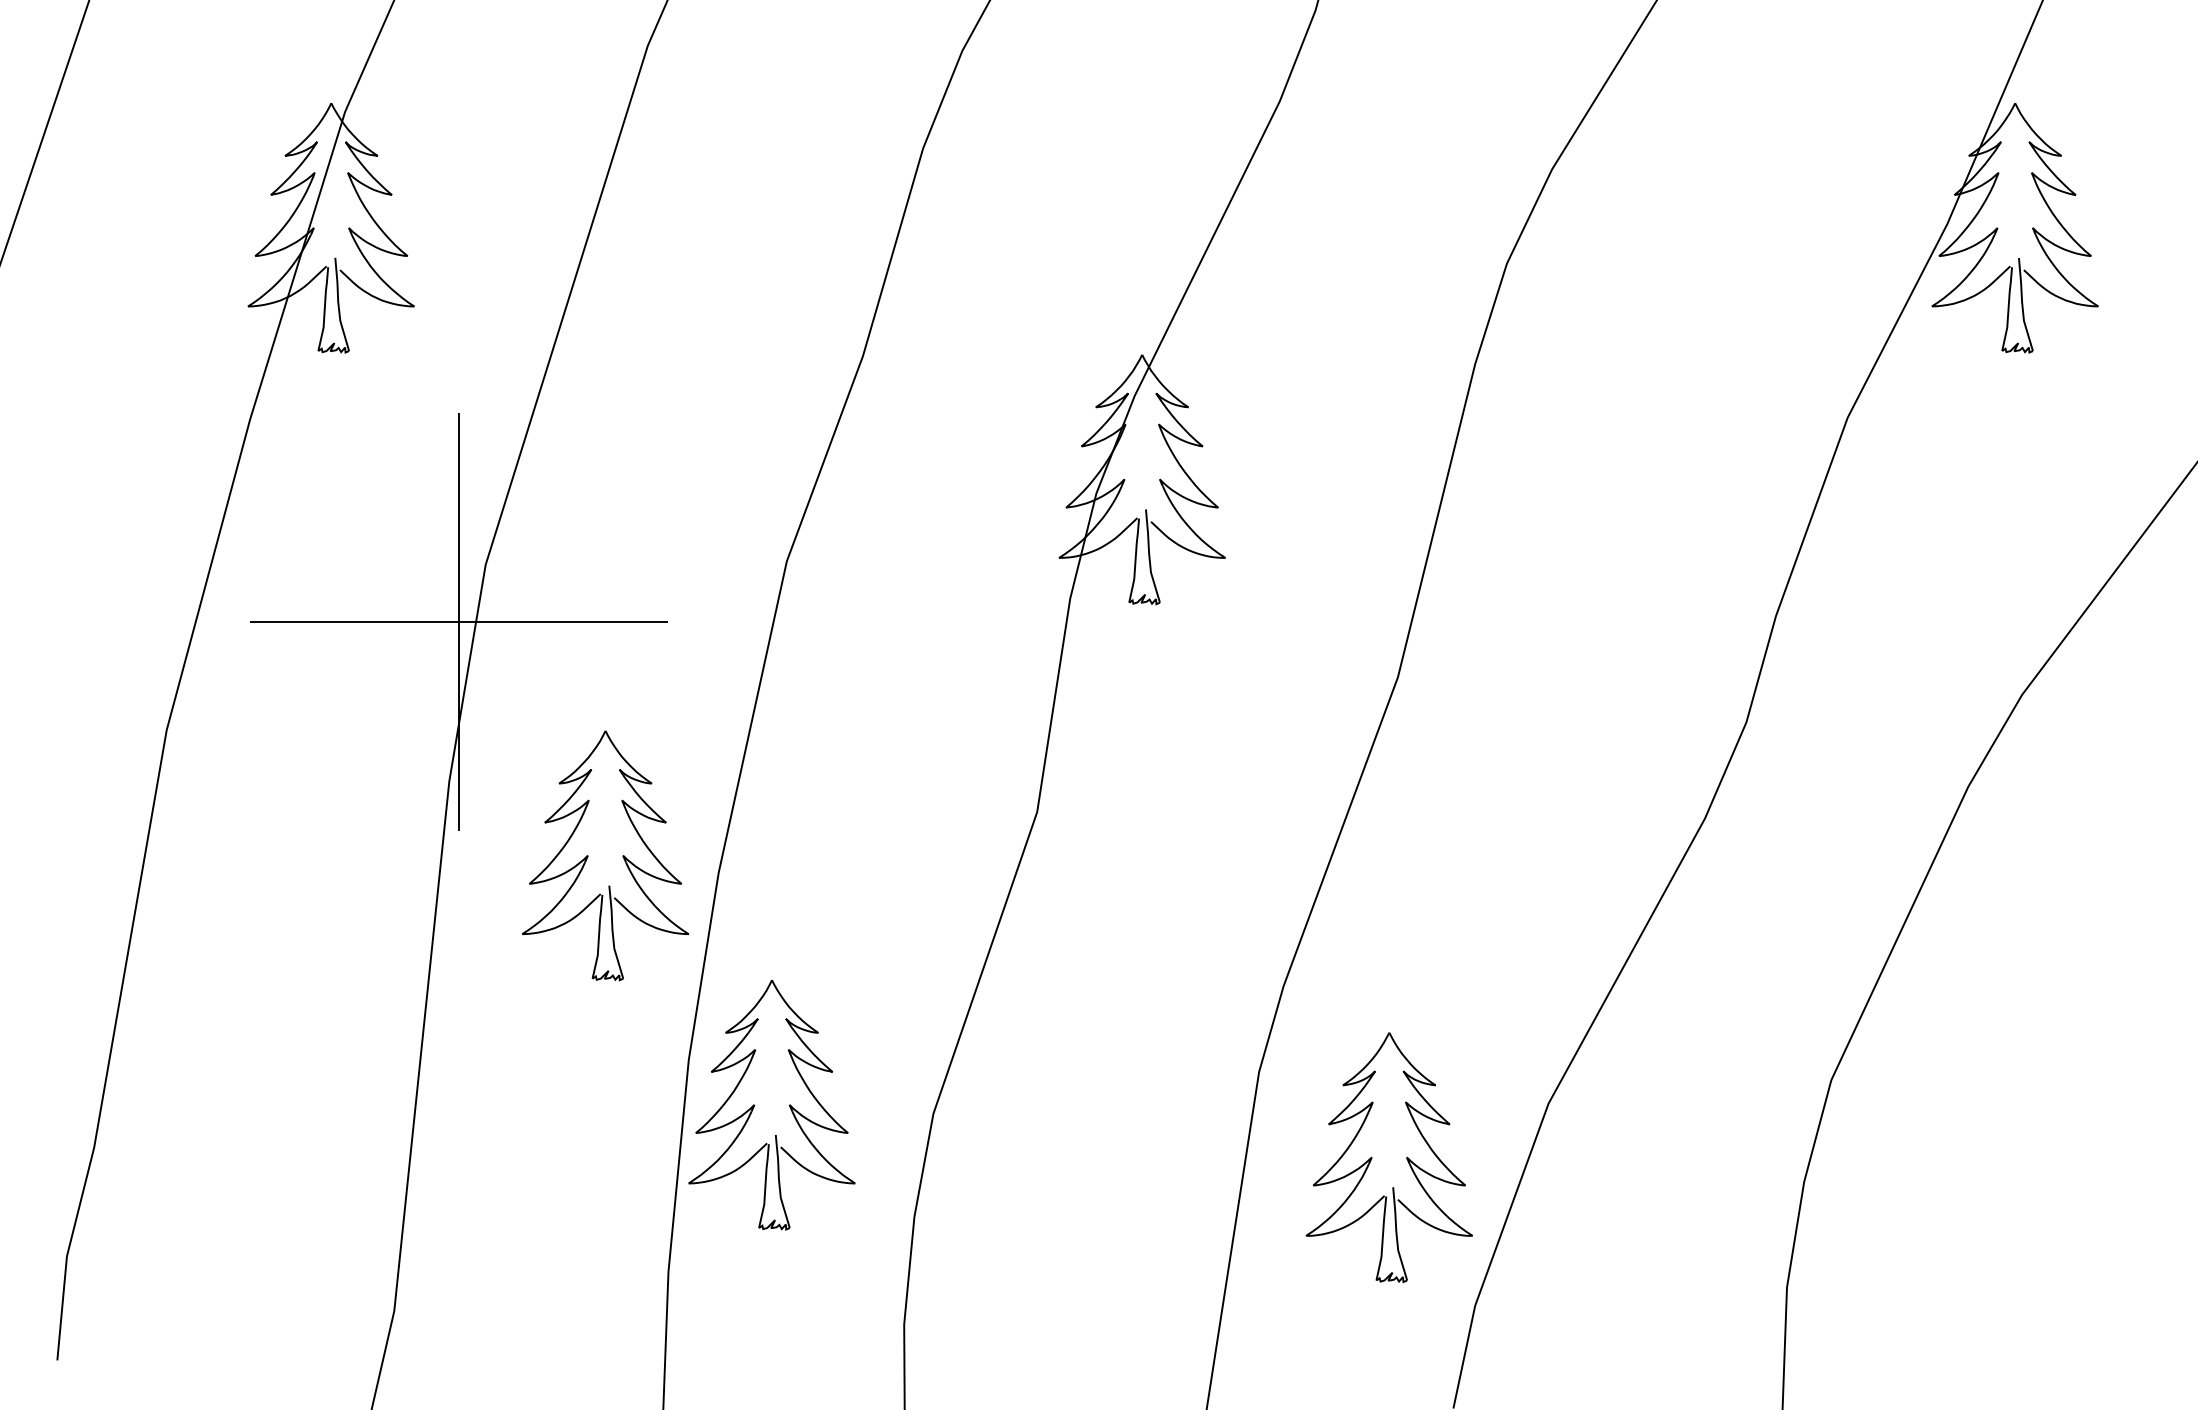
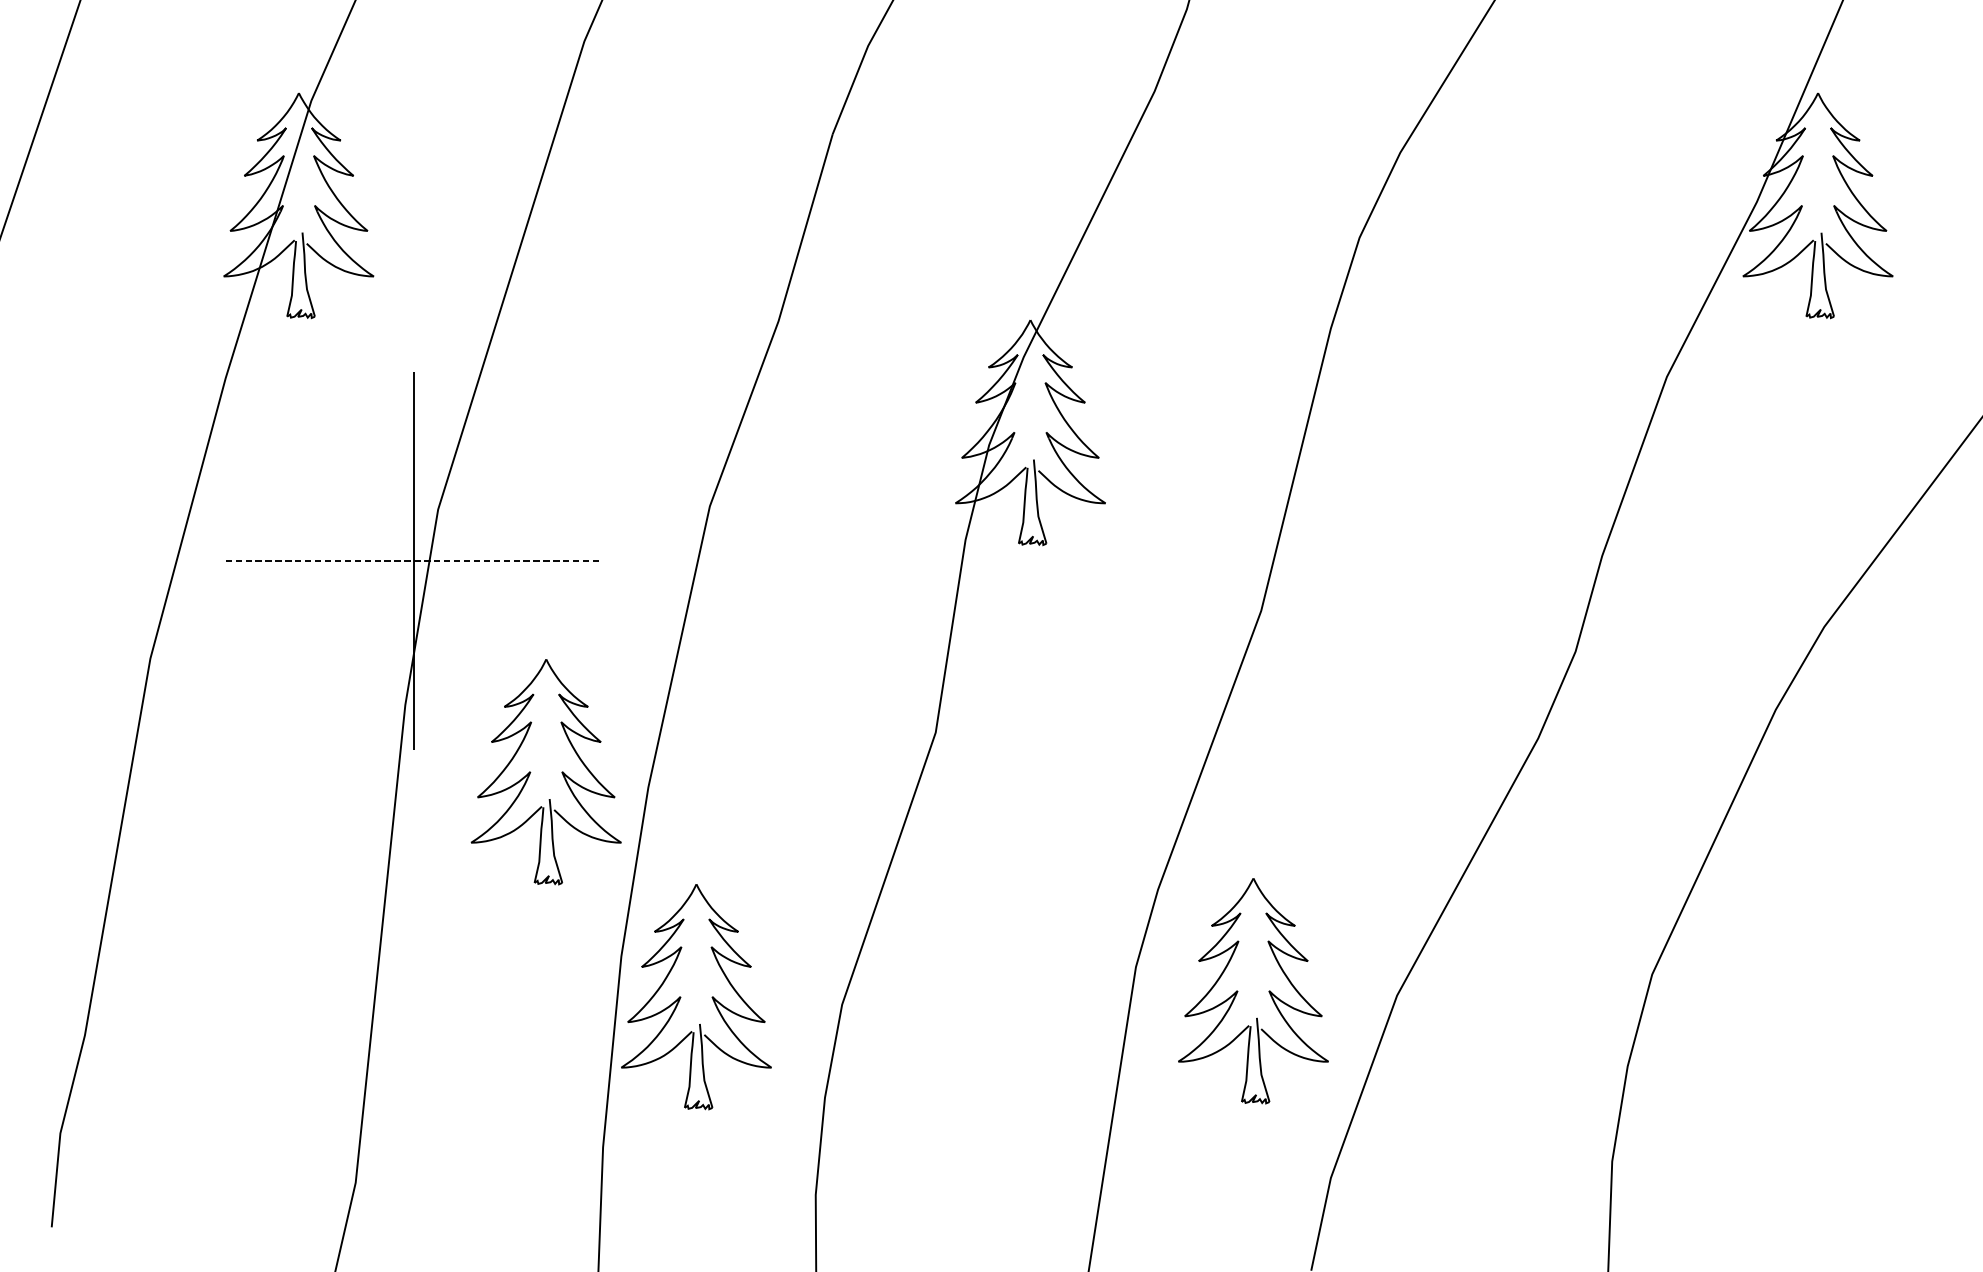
line: (459, 621) -> (414, 560), solid -> dashed
part: (1372, 1157) -> (1238, 991), moved

